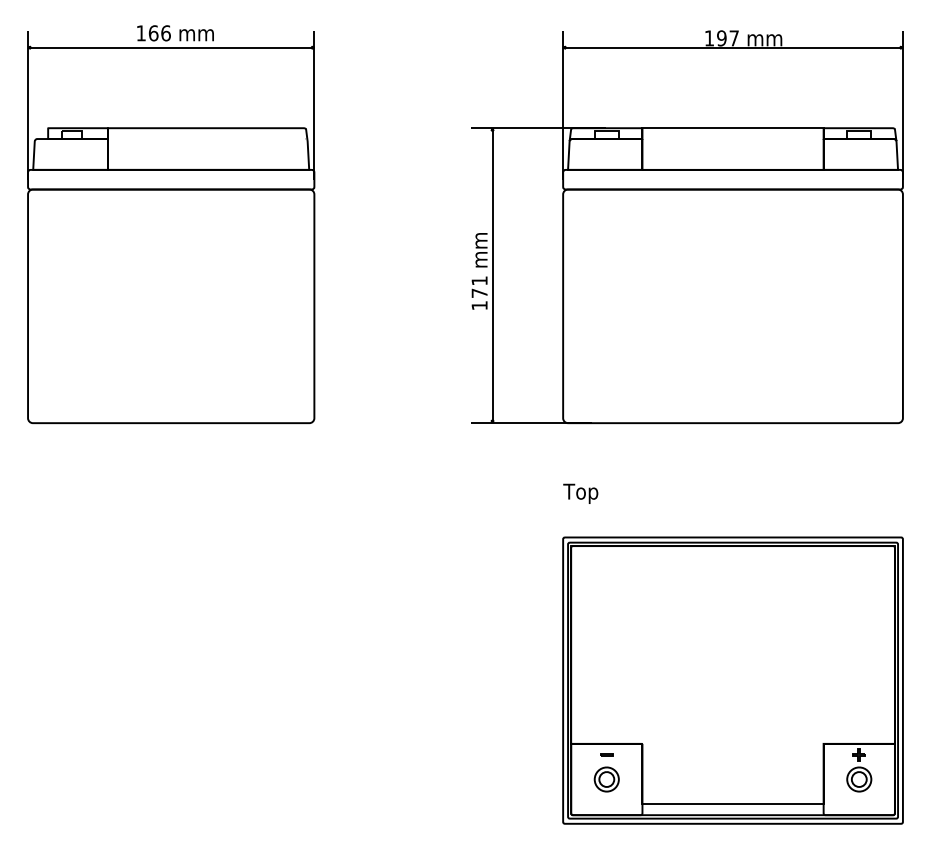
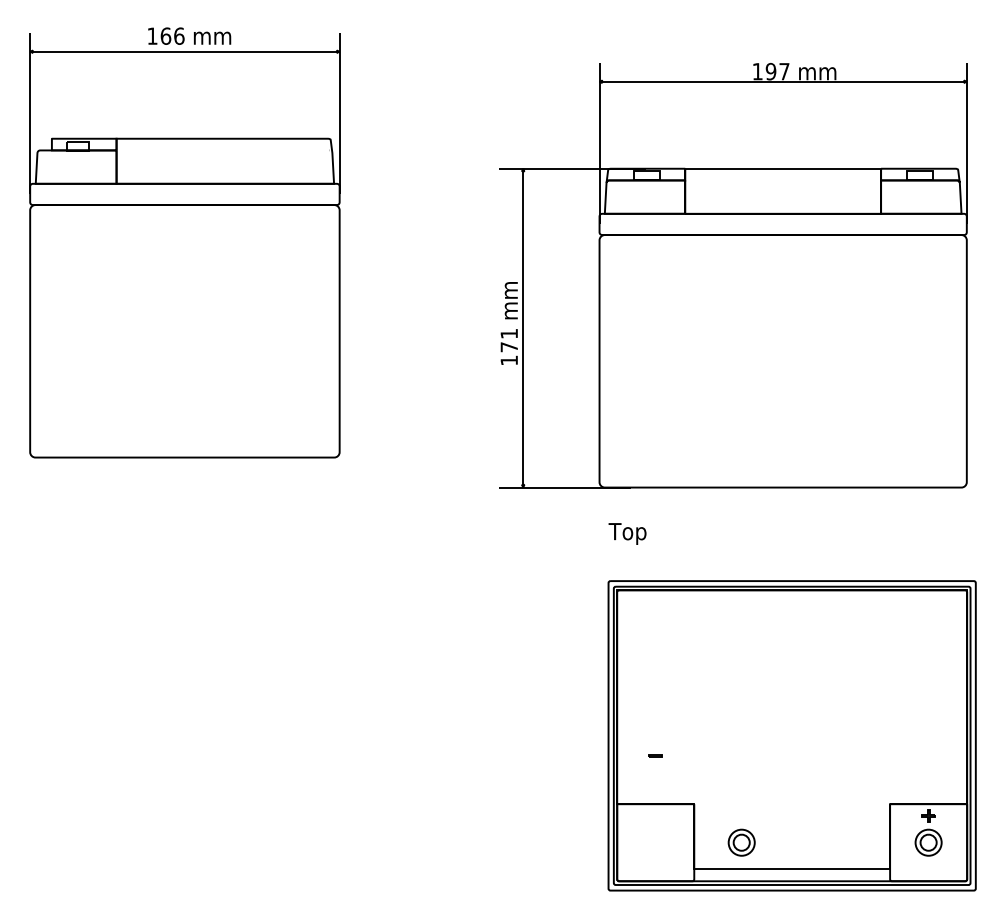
part: (687, 226) -> (733, 275), moved
part: (606, 754) -> (655, 755), moved
part: (606, 779) -> (741, 842), moved

